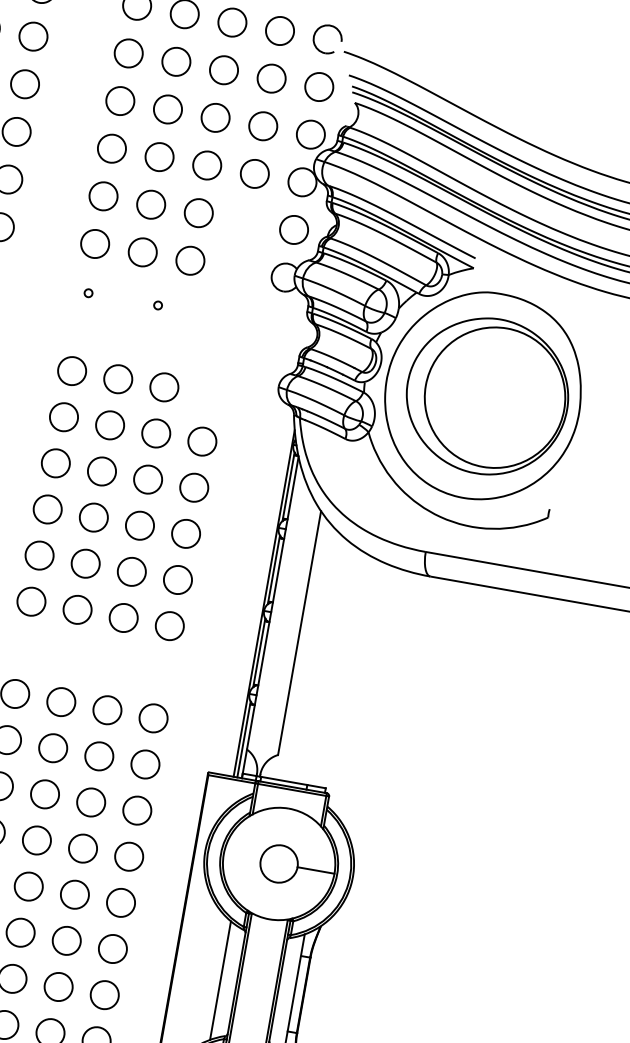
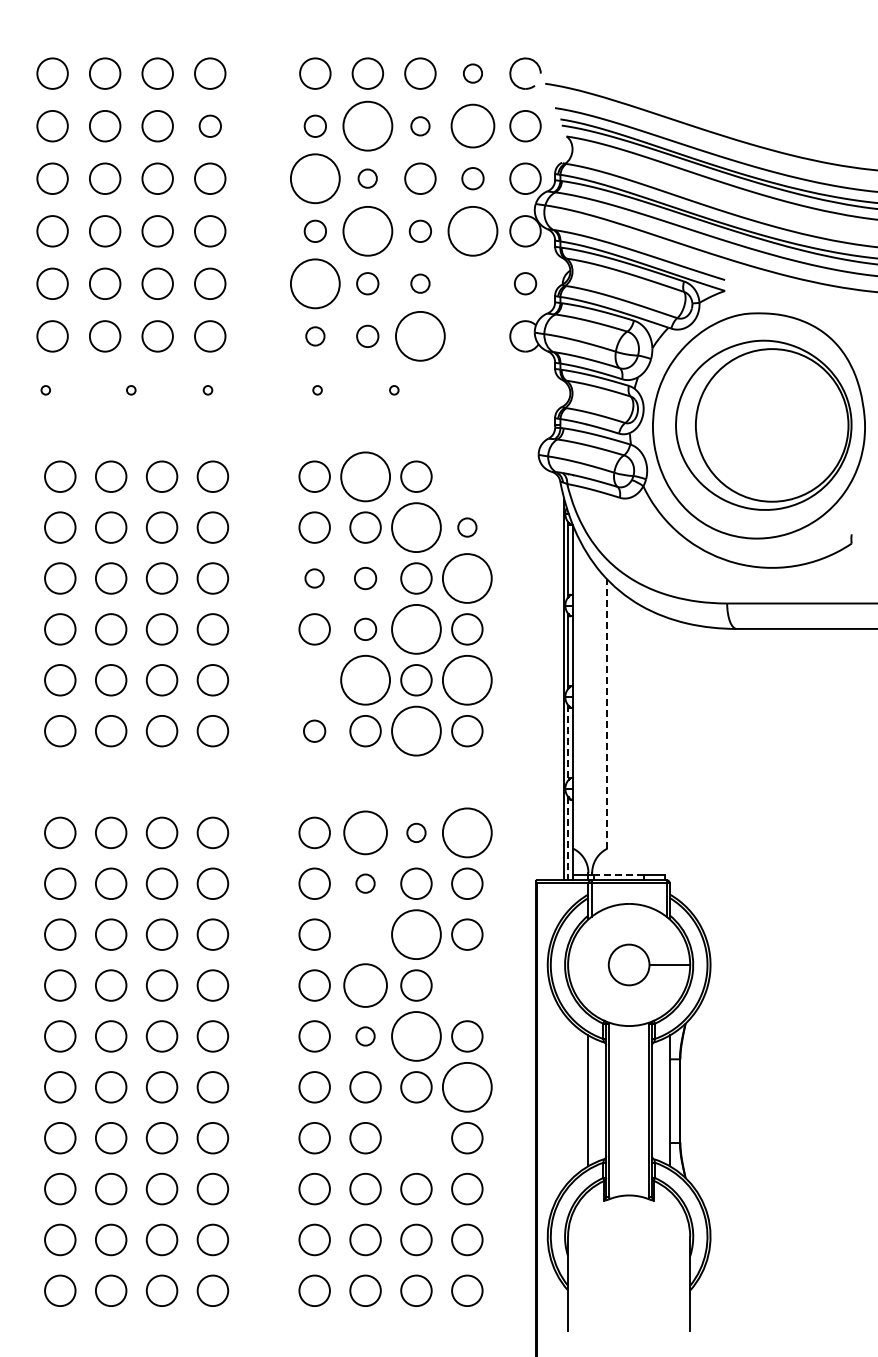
circle: (279, 30) -> (472, 73), size x0.6
circle: (33, 36) -> (210, 126), size x0.7
circle: (128, 53) -> (315, 126), size x0.7
circle: (176, 61) -> (367, 125), size x1.6
circle: (224, 70) -> (420, 126), size x0.6
circle: (271, 78) -> (472, 126), size x1.4
circle: (120, 100) -> (315, 178), size x1.6
circle: (167, 109) -> (367, 178), size x0.6
circle: (262, 125) -> (472, 178), size x0.7
circle: (112, 148) -> (315, 231), size x0.7
circle: (159, 157) -> (367, 231), size x1.6
circle: (207, 165) -> (420, 231), size x0.7
circle: (254, 174) -> (472, 231), size x1.6
circle: (103, 196) -> (315, 283), size x1.6
circle: (150, 204) -> (367, 283), size x0.7
circle: (198, 212) -> (420, 283), size x0.6
circle: (294, 229) -> (525, 283), size x0.7
circle: (95, 244) -> (315, 336), size x0.6
circle: (142, 252) -> (367, 336), size x0.7
circle: (190, 260) -> (420, 336), size x1.6
circle: (118, 379) -> (365, 476), size x1.6
circle: (156, 433) -> (416, 527), size x1.6
circle: (202, 441) -> (467, 527), size x0.6
circle: (55, 463) -> (314, 578), size x0.6
circle: (101, 471) -> (365, 578), size x0.7
circle: (194, 487) -> (467, 578), size x1.6
circle: (93, 517) -> (365, 629), size x0.7
circle: (140, 525) -> (416, 629), size x1.6
circle: (39, 555) -> (314, 680), removed
circle: (85, 563) -> (365, 680), size x1.6
circle: (178, 580) -> (467, 680), size x1.6
circle: (31, 602) -> (314, 731), size x0.7
circle: (123, 617) -> (416, 730), size x1.6
line: (299, 632) -> (607, 713), solid -> dashed
line: (259, 652) -> (568, 742), solid -> dashed
circle: (61, 701) -> (365, 832), size x1.4
circle: (107, 709) -> (416, 832), size x0.6
circle: (153, 718) -> (467, 832), size x1.6
line: (244, 739) -> (568, 838), solid -> dashed
circle: (53, 747) -> (365, 883), size x0.6
line: (283, 781) -> (618, 875), solid -> dashed
circle: (45, 794) -> (365, 934), removed
circle: (91, 802) -> (416, 934), size x1.6
circle: (36, 840) -> (365, 985), size x1.4
circle: (129, 856) -> (467, 985), removed
circle: (28, 886) -> (365, 1036), size x0.6
circle: (74, 894) -> (416, 1036), size x1.6
circle: (113, 949) -> (467, 1087), size x1.6
circle: (58, 987) -> (416, 1138), removed

